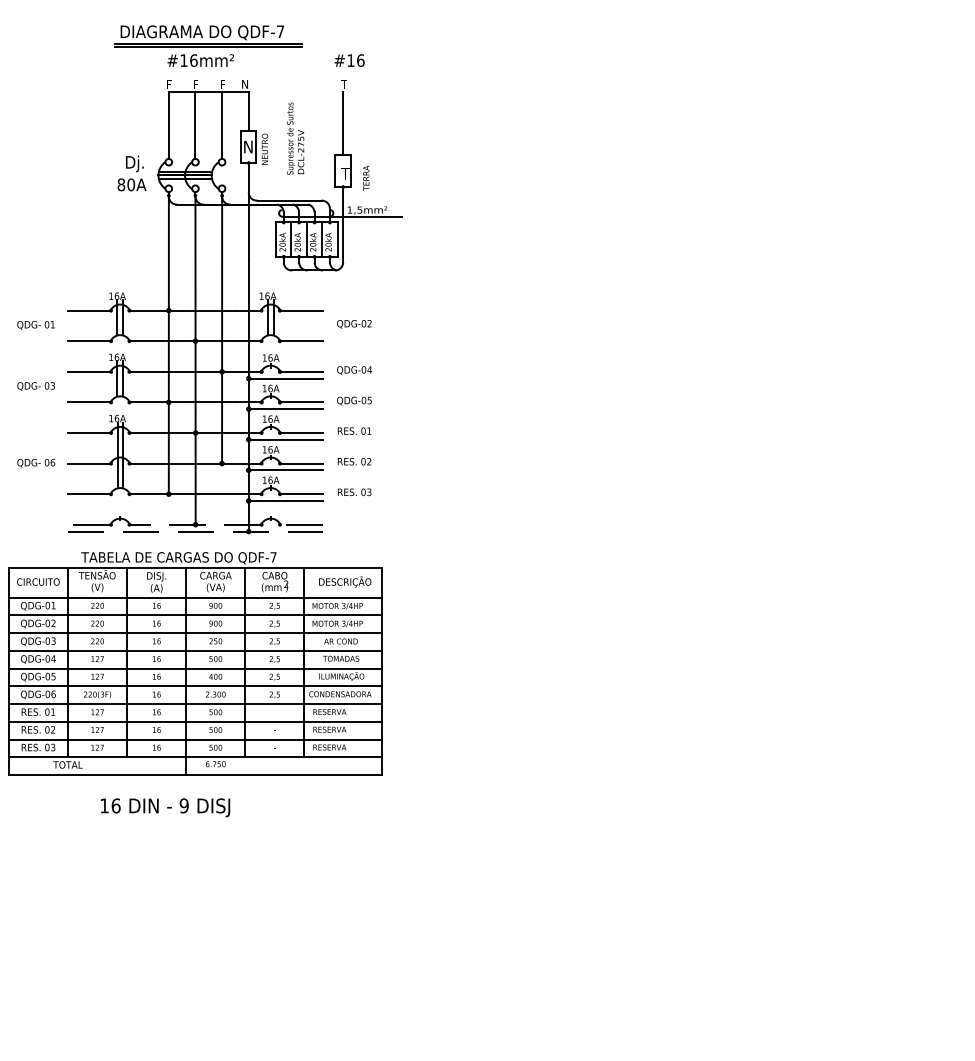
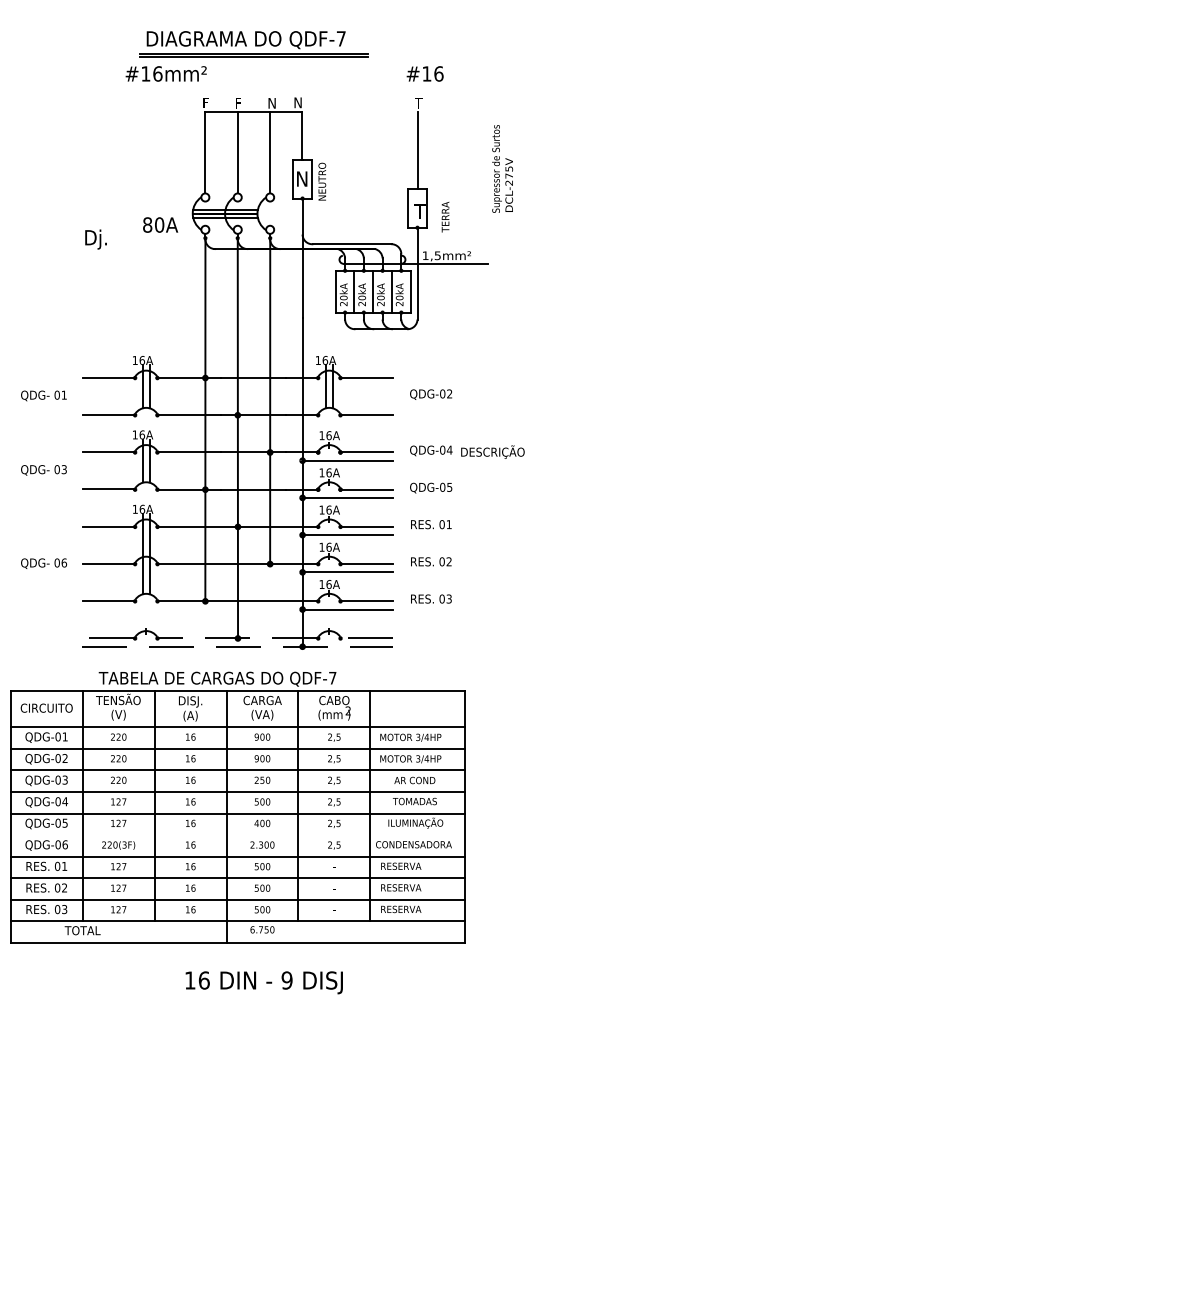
text: (200, 60) -> (165, 73), moved
text: (223, 84) -> (271, 103), F -> N
text: (295, 138) -> (502, 168), moved
text: (134, 163) -> (95, 239), moved
text: (344, 581) -> (492, 451), moved
line: (195, 686) -> (237, 835), removed
text: (164, 807) -> (263, 982), moved

